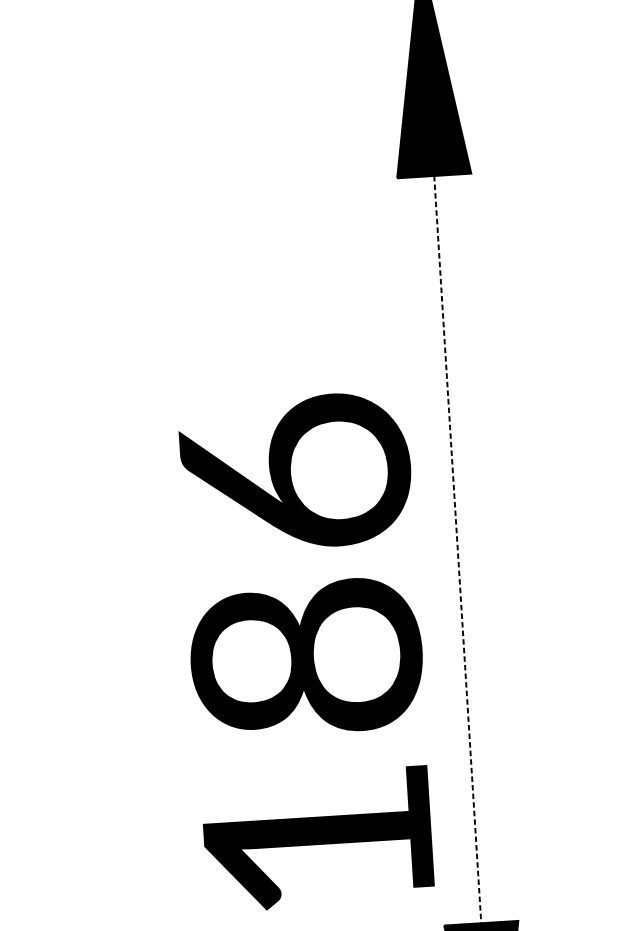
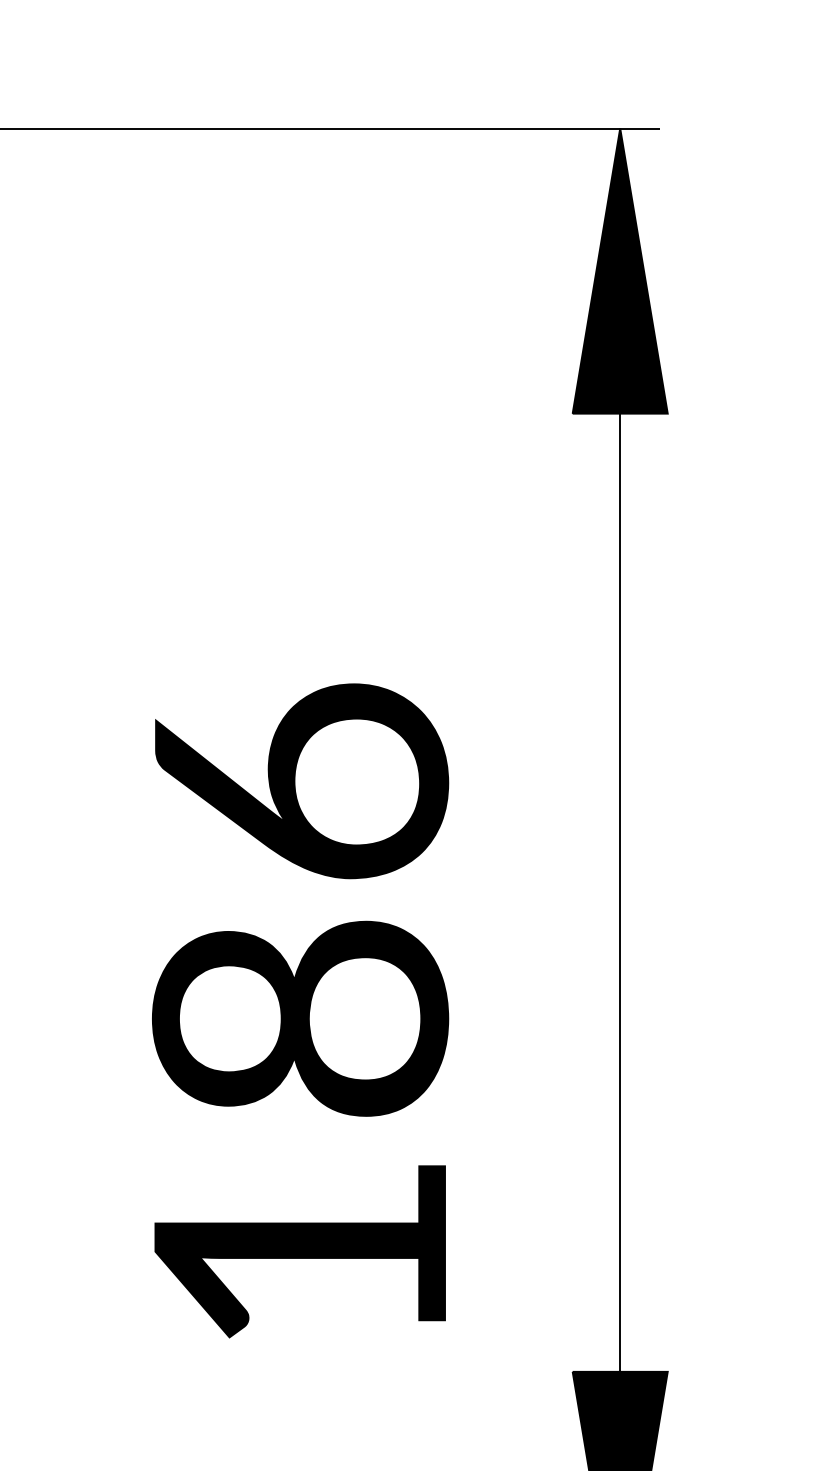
line: (458, 550) -> (620, 893), dashed -> solid
text: (306, 651) -> (300, 1010), moved

